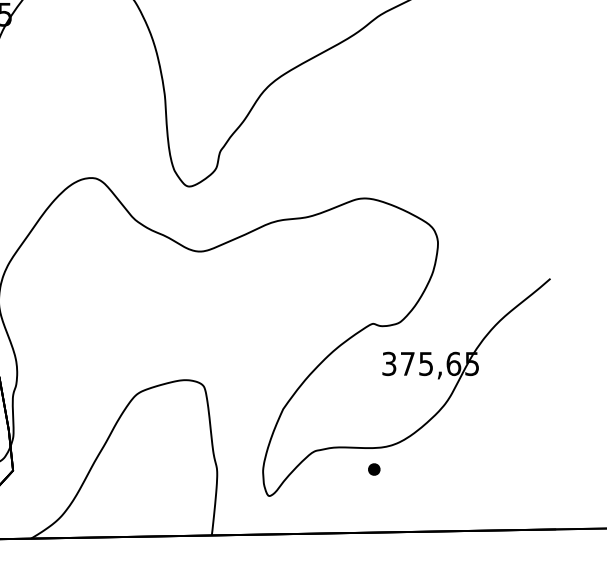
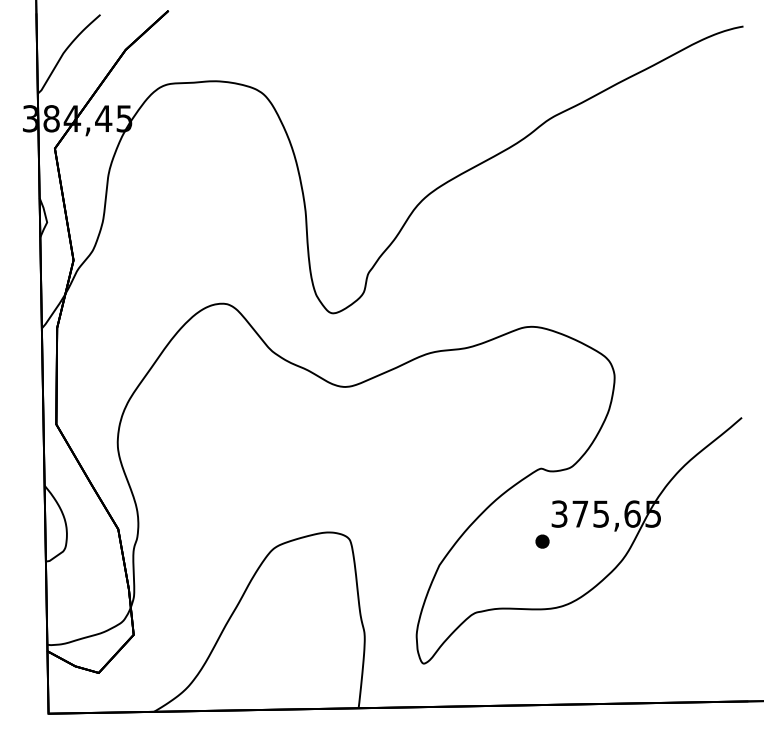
part: (374, 469) -> (542, 541), moved

